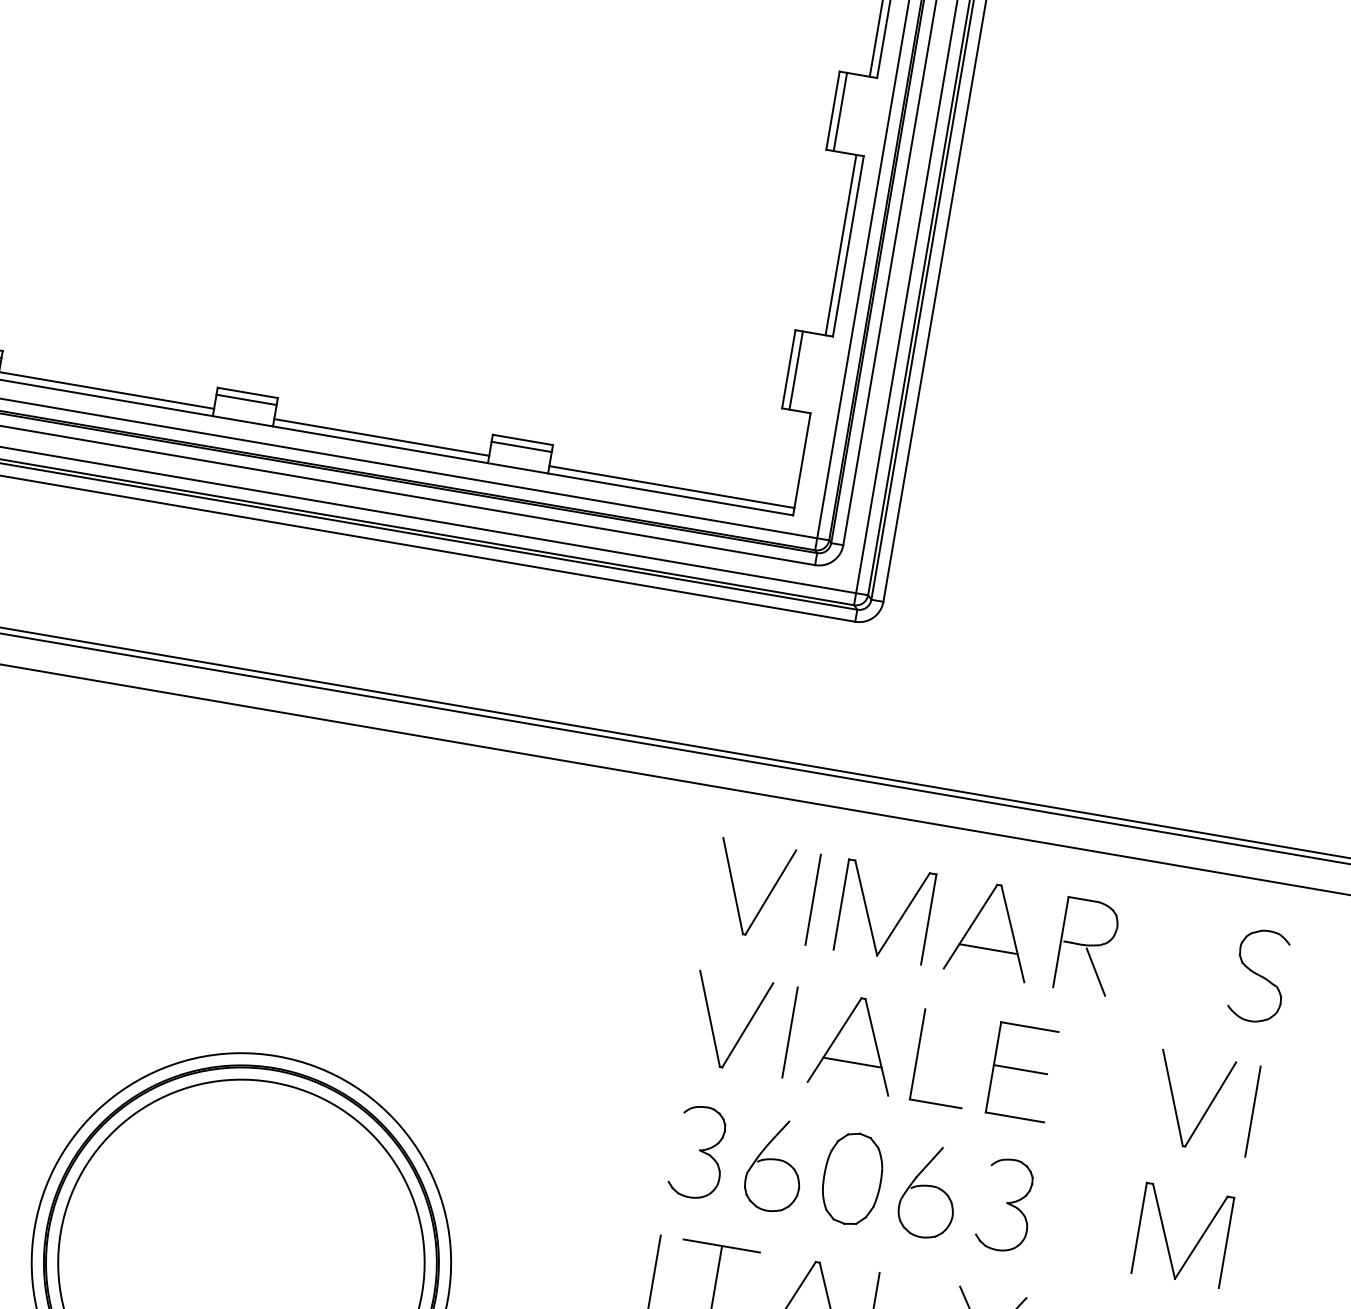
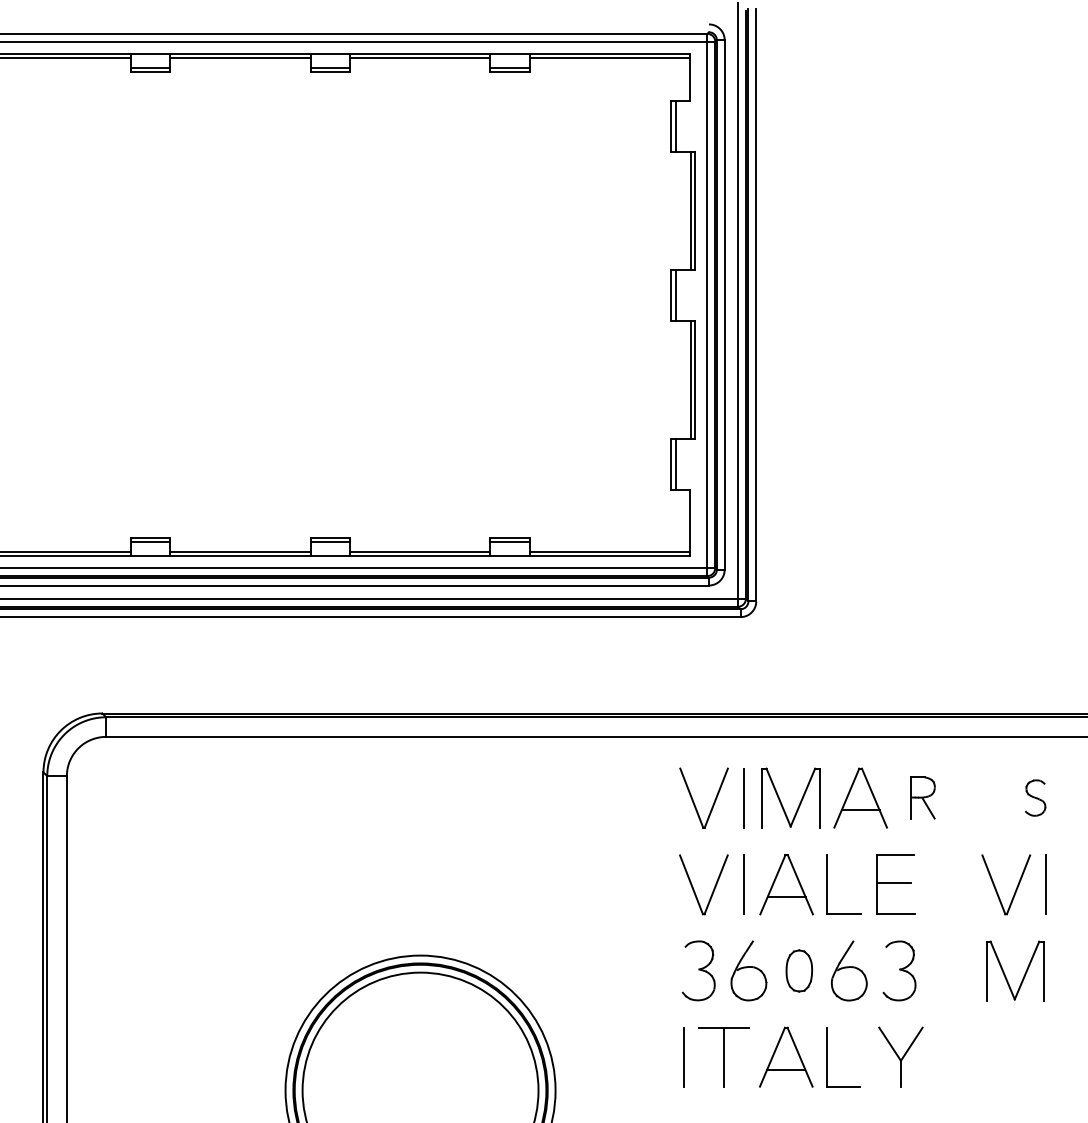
part: (1086, 945) -> (922, 797), size x0.7
part: (1259, 975) -> (1035, 797), size x0.6
part: (852, 1178) -> (799, 970), size x0.7

